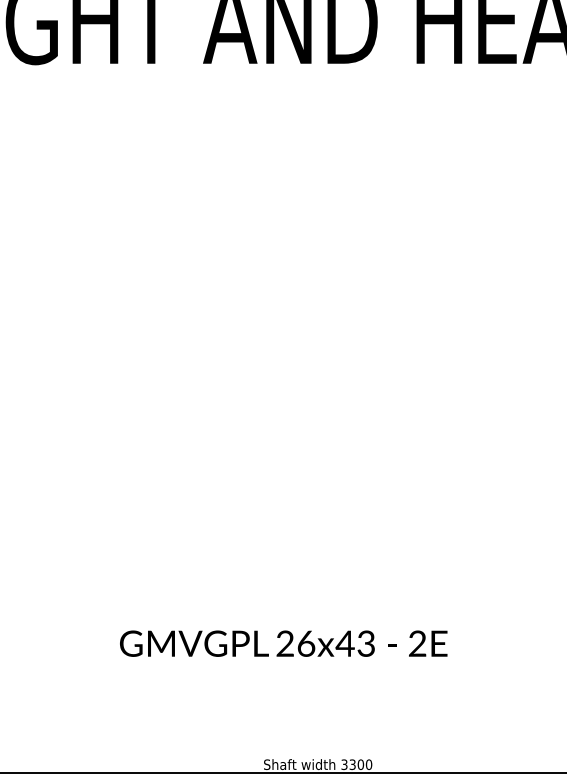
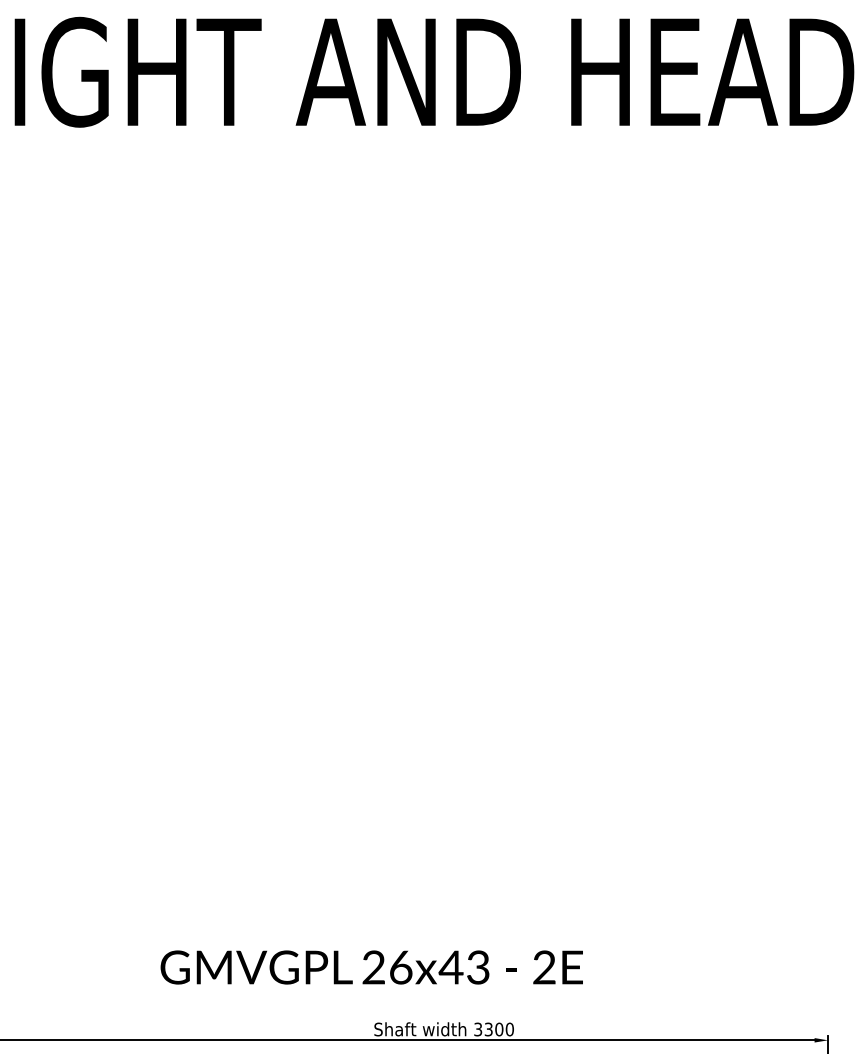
text: (283, 643) -> (371, 967), moved

